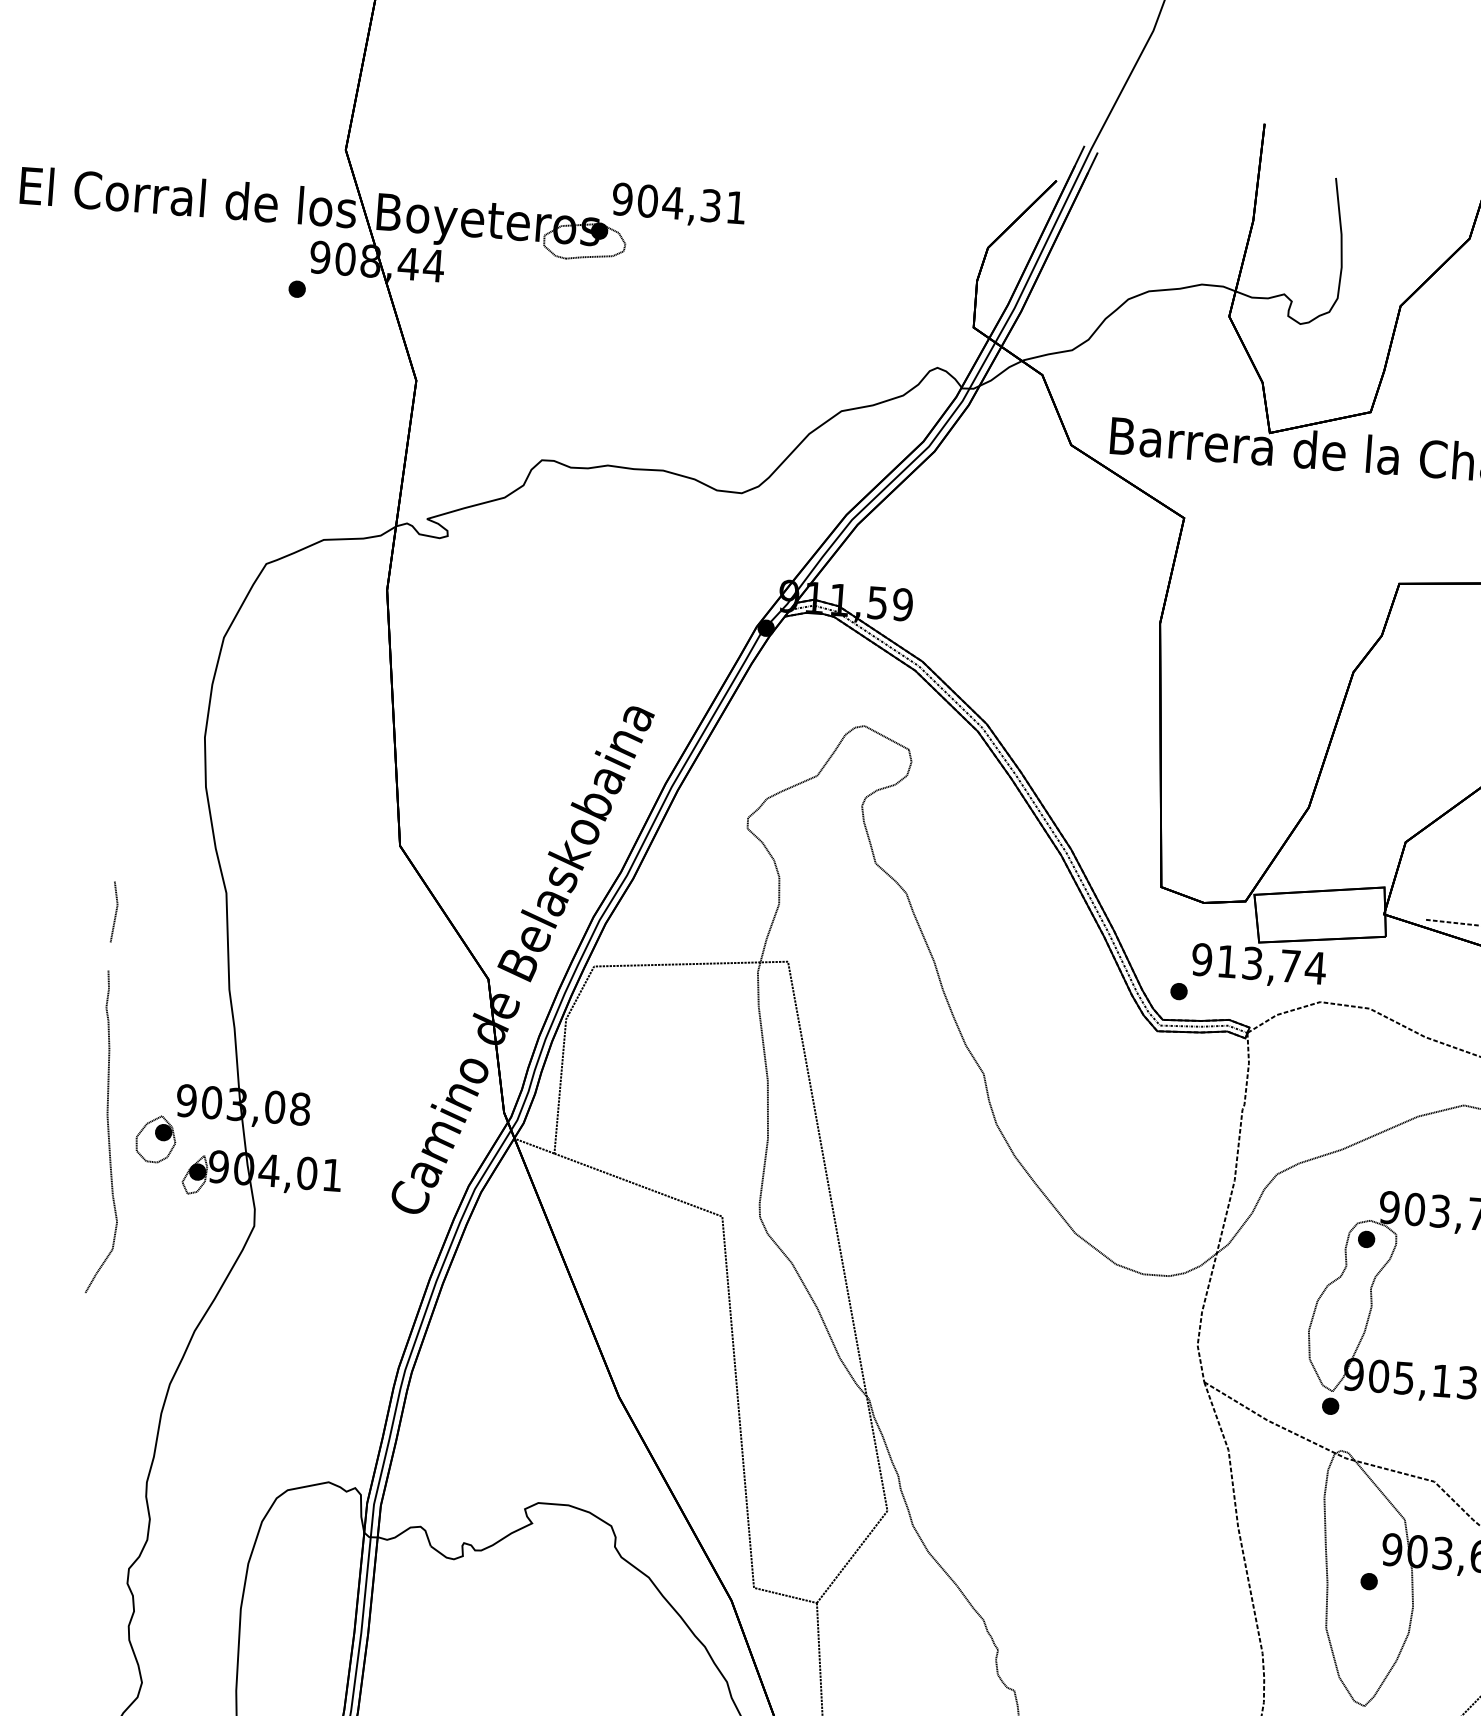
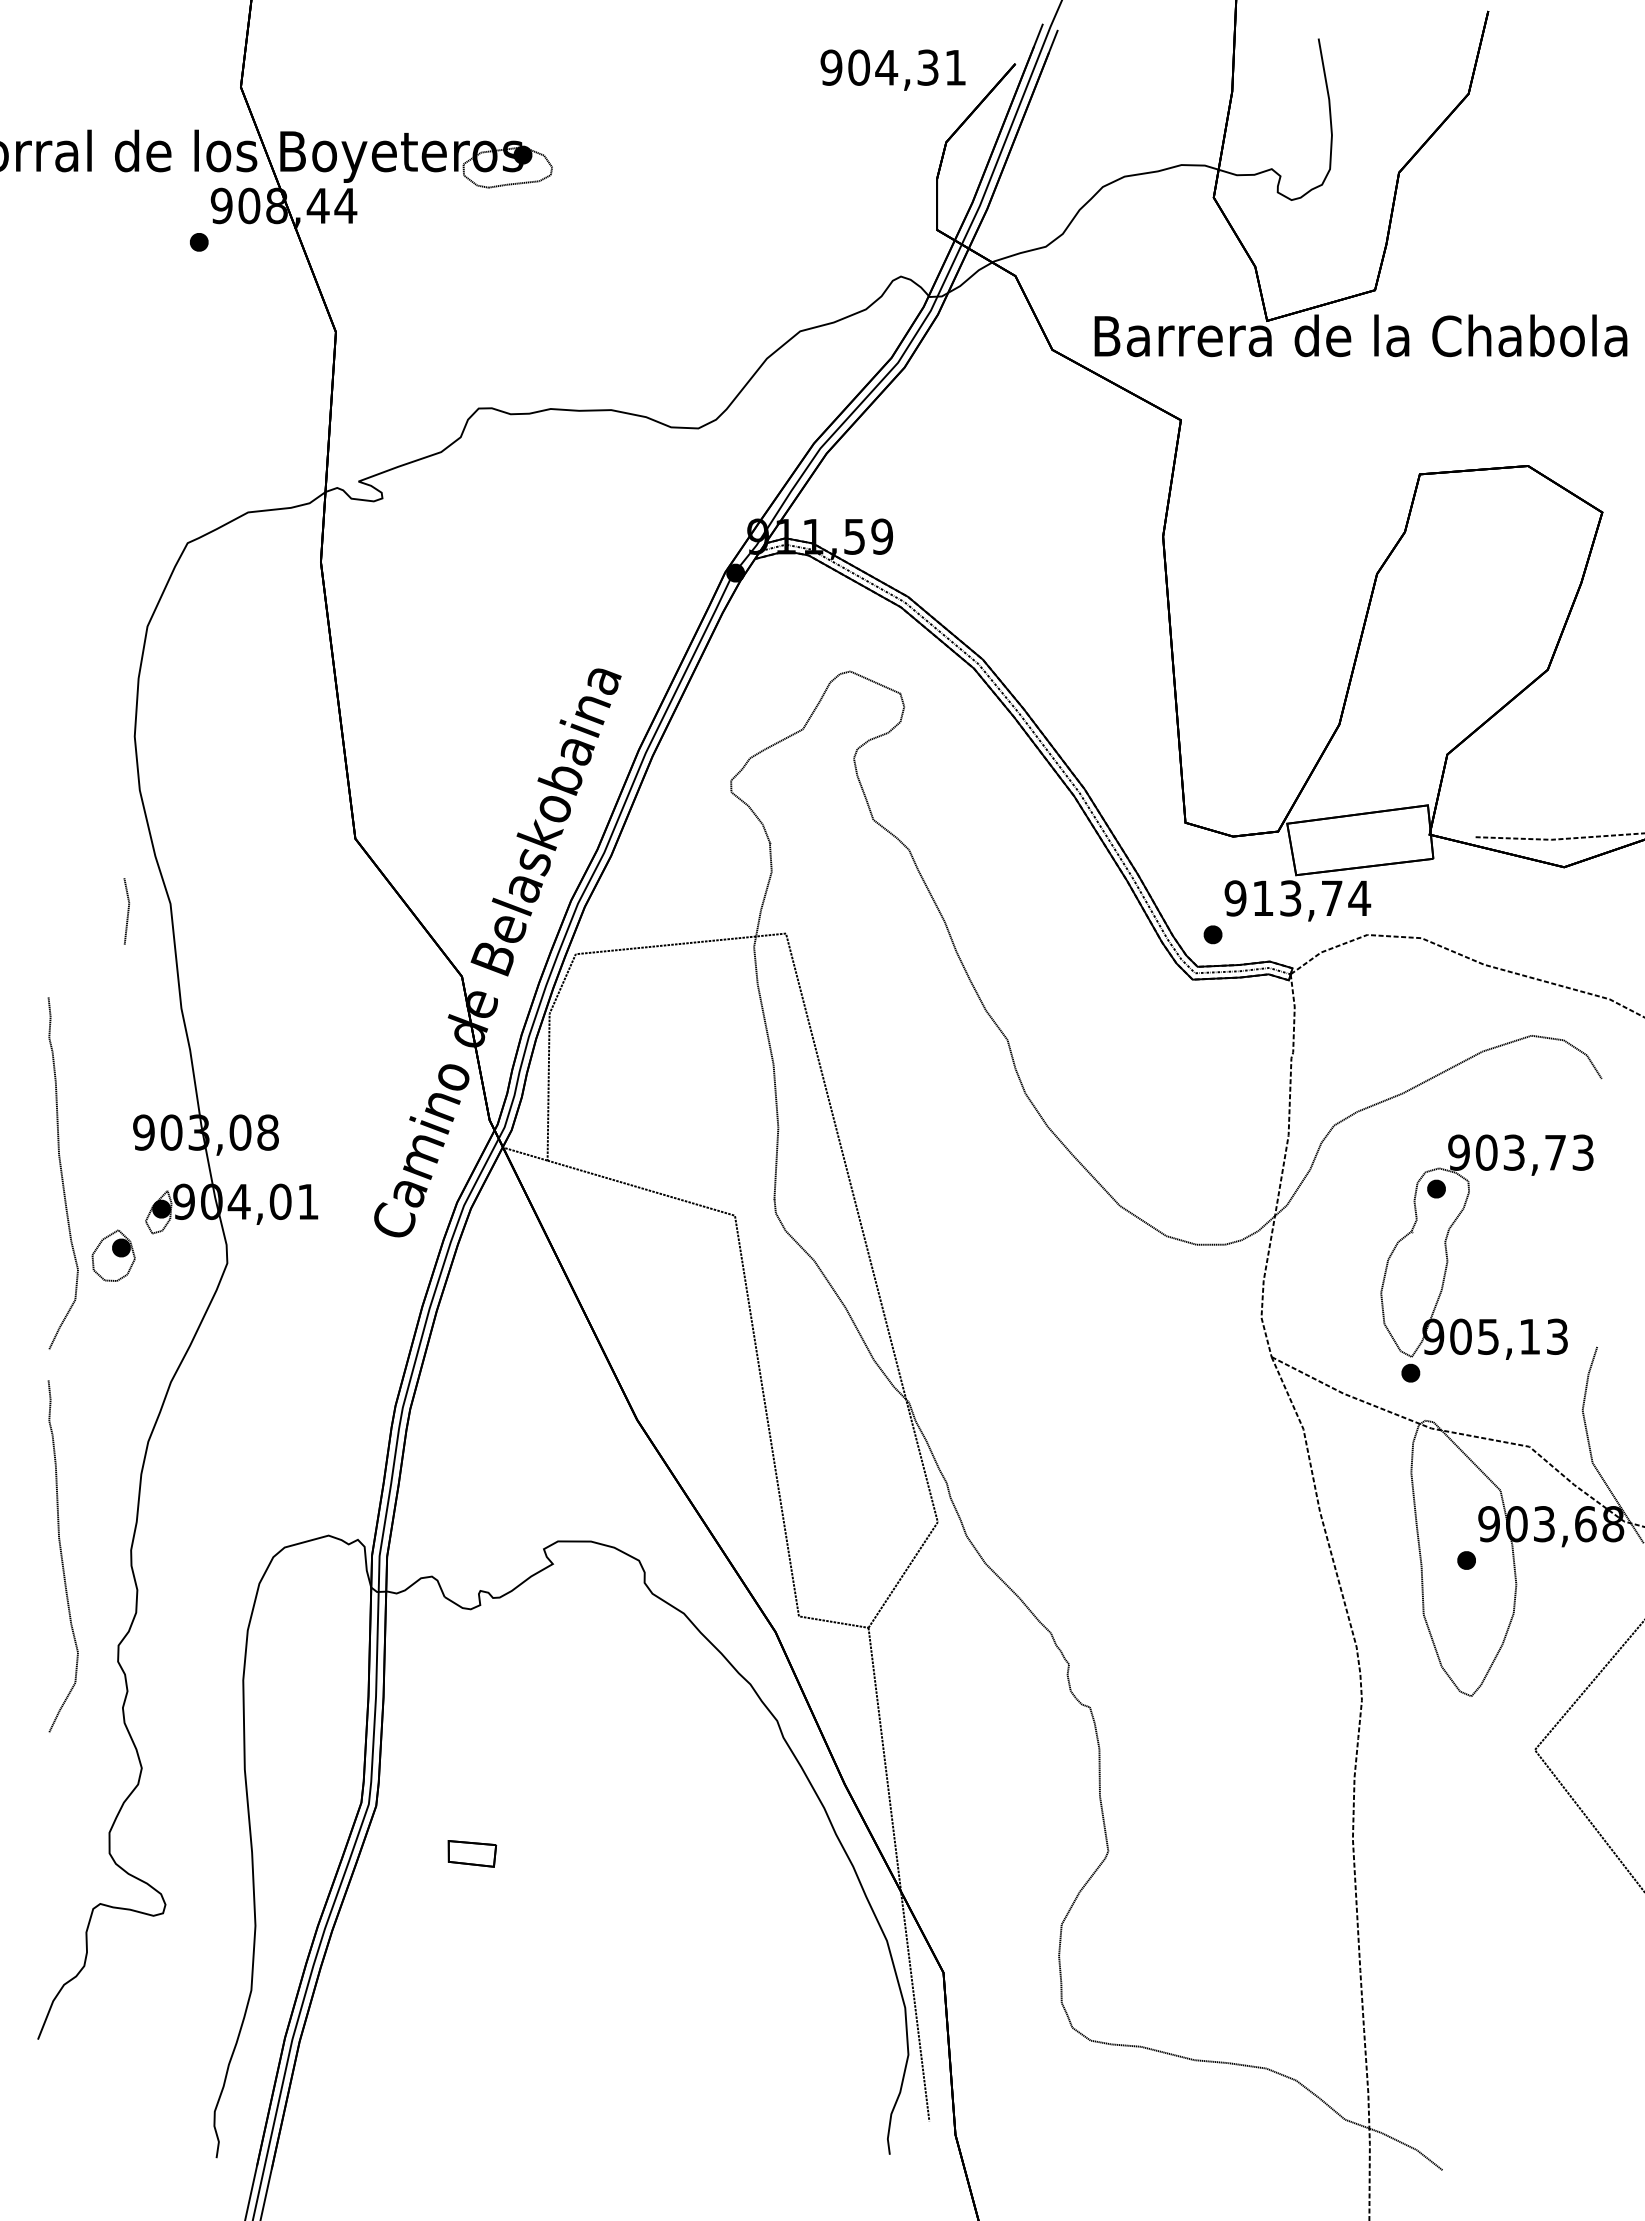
text: (678, 205) -> (892, 69), moved
line: (115, 912) -> (127, 911), moved
part: (155, 1138) -> (113, 1255), moved
curve: (83, 1483) -> (62, 1556), added

